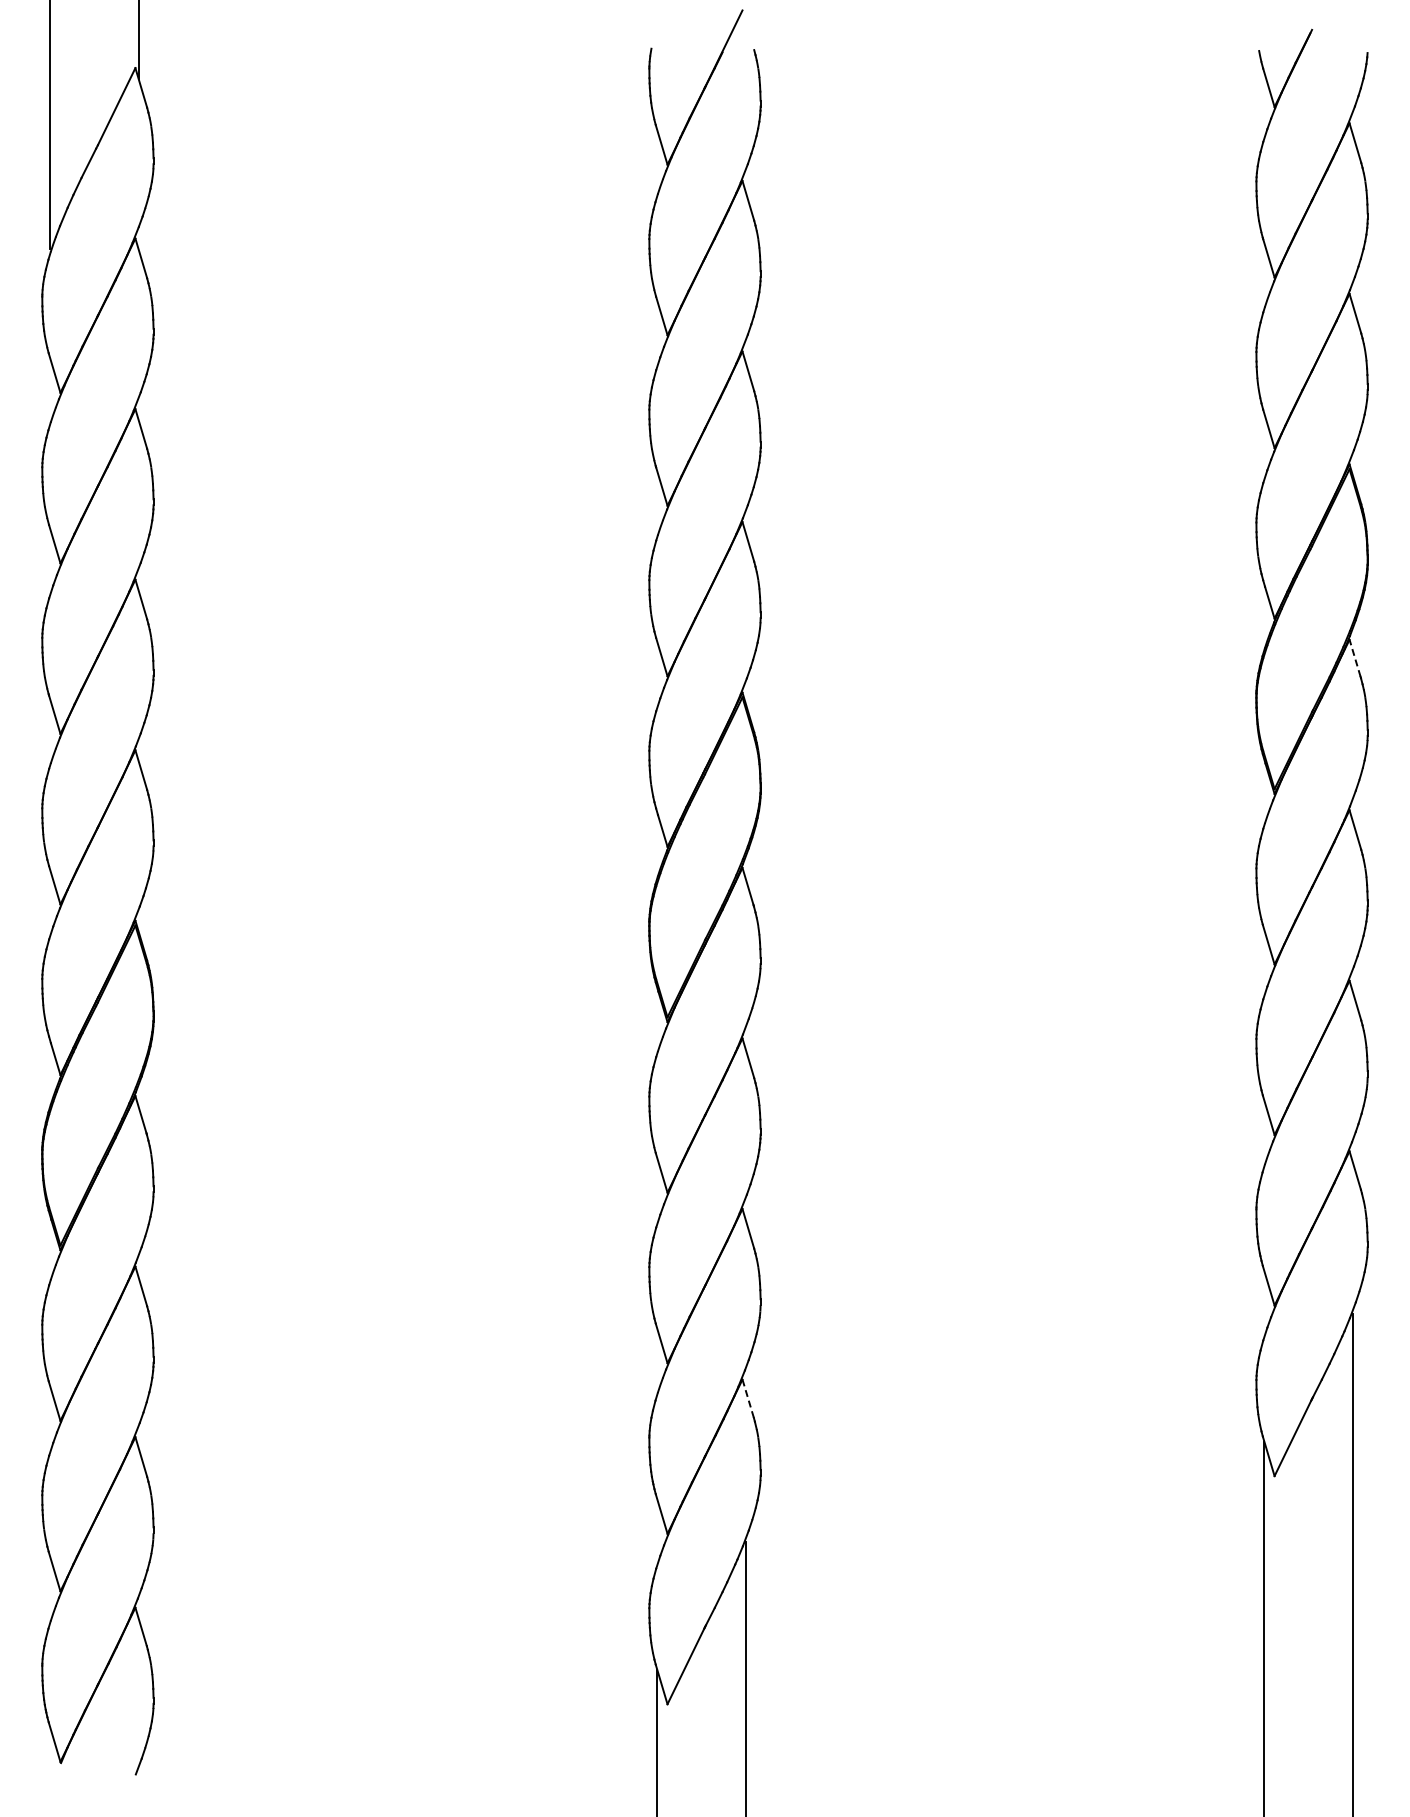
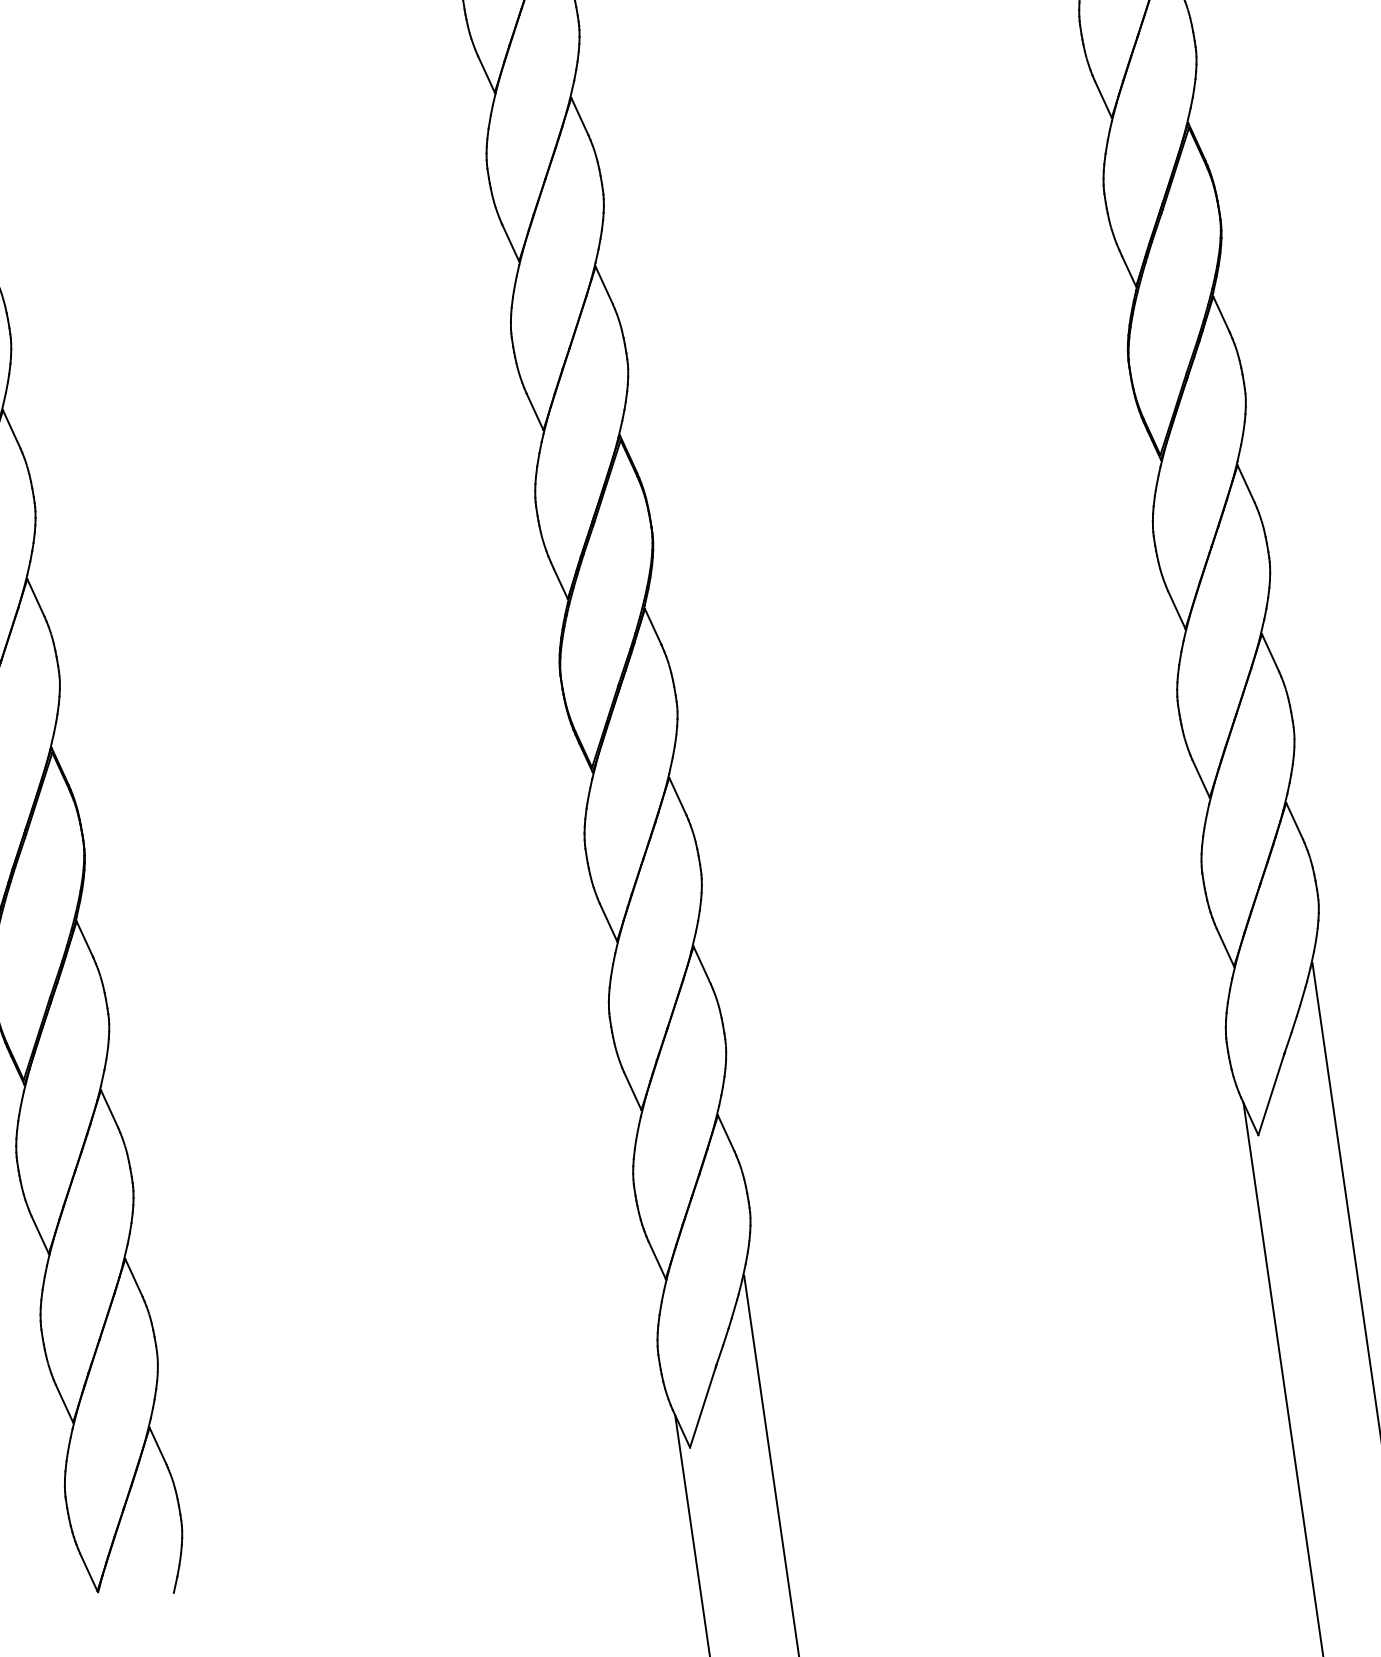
line: (1354, 657) -> (1220, 313), dashed -> solid
line: (748, 1398) -> (726, 1133), dashed -> solid

